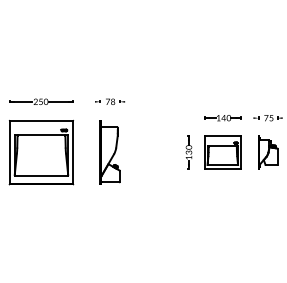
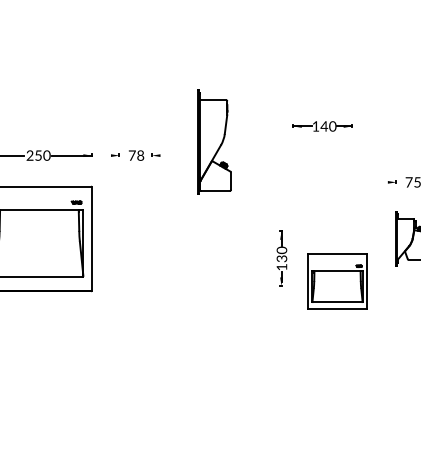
part: (110, 101) -> (136, 155), moved
part: (222, 118) -> (322, 127), moved
part: (109, 152) -> (213, 141), moved
part: (188, 152) -> (281, 258), moved
part: (222, 152) -> (337, 281), moved

